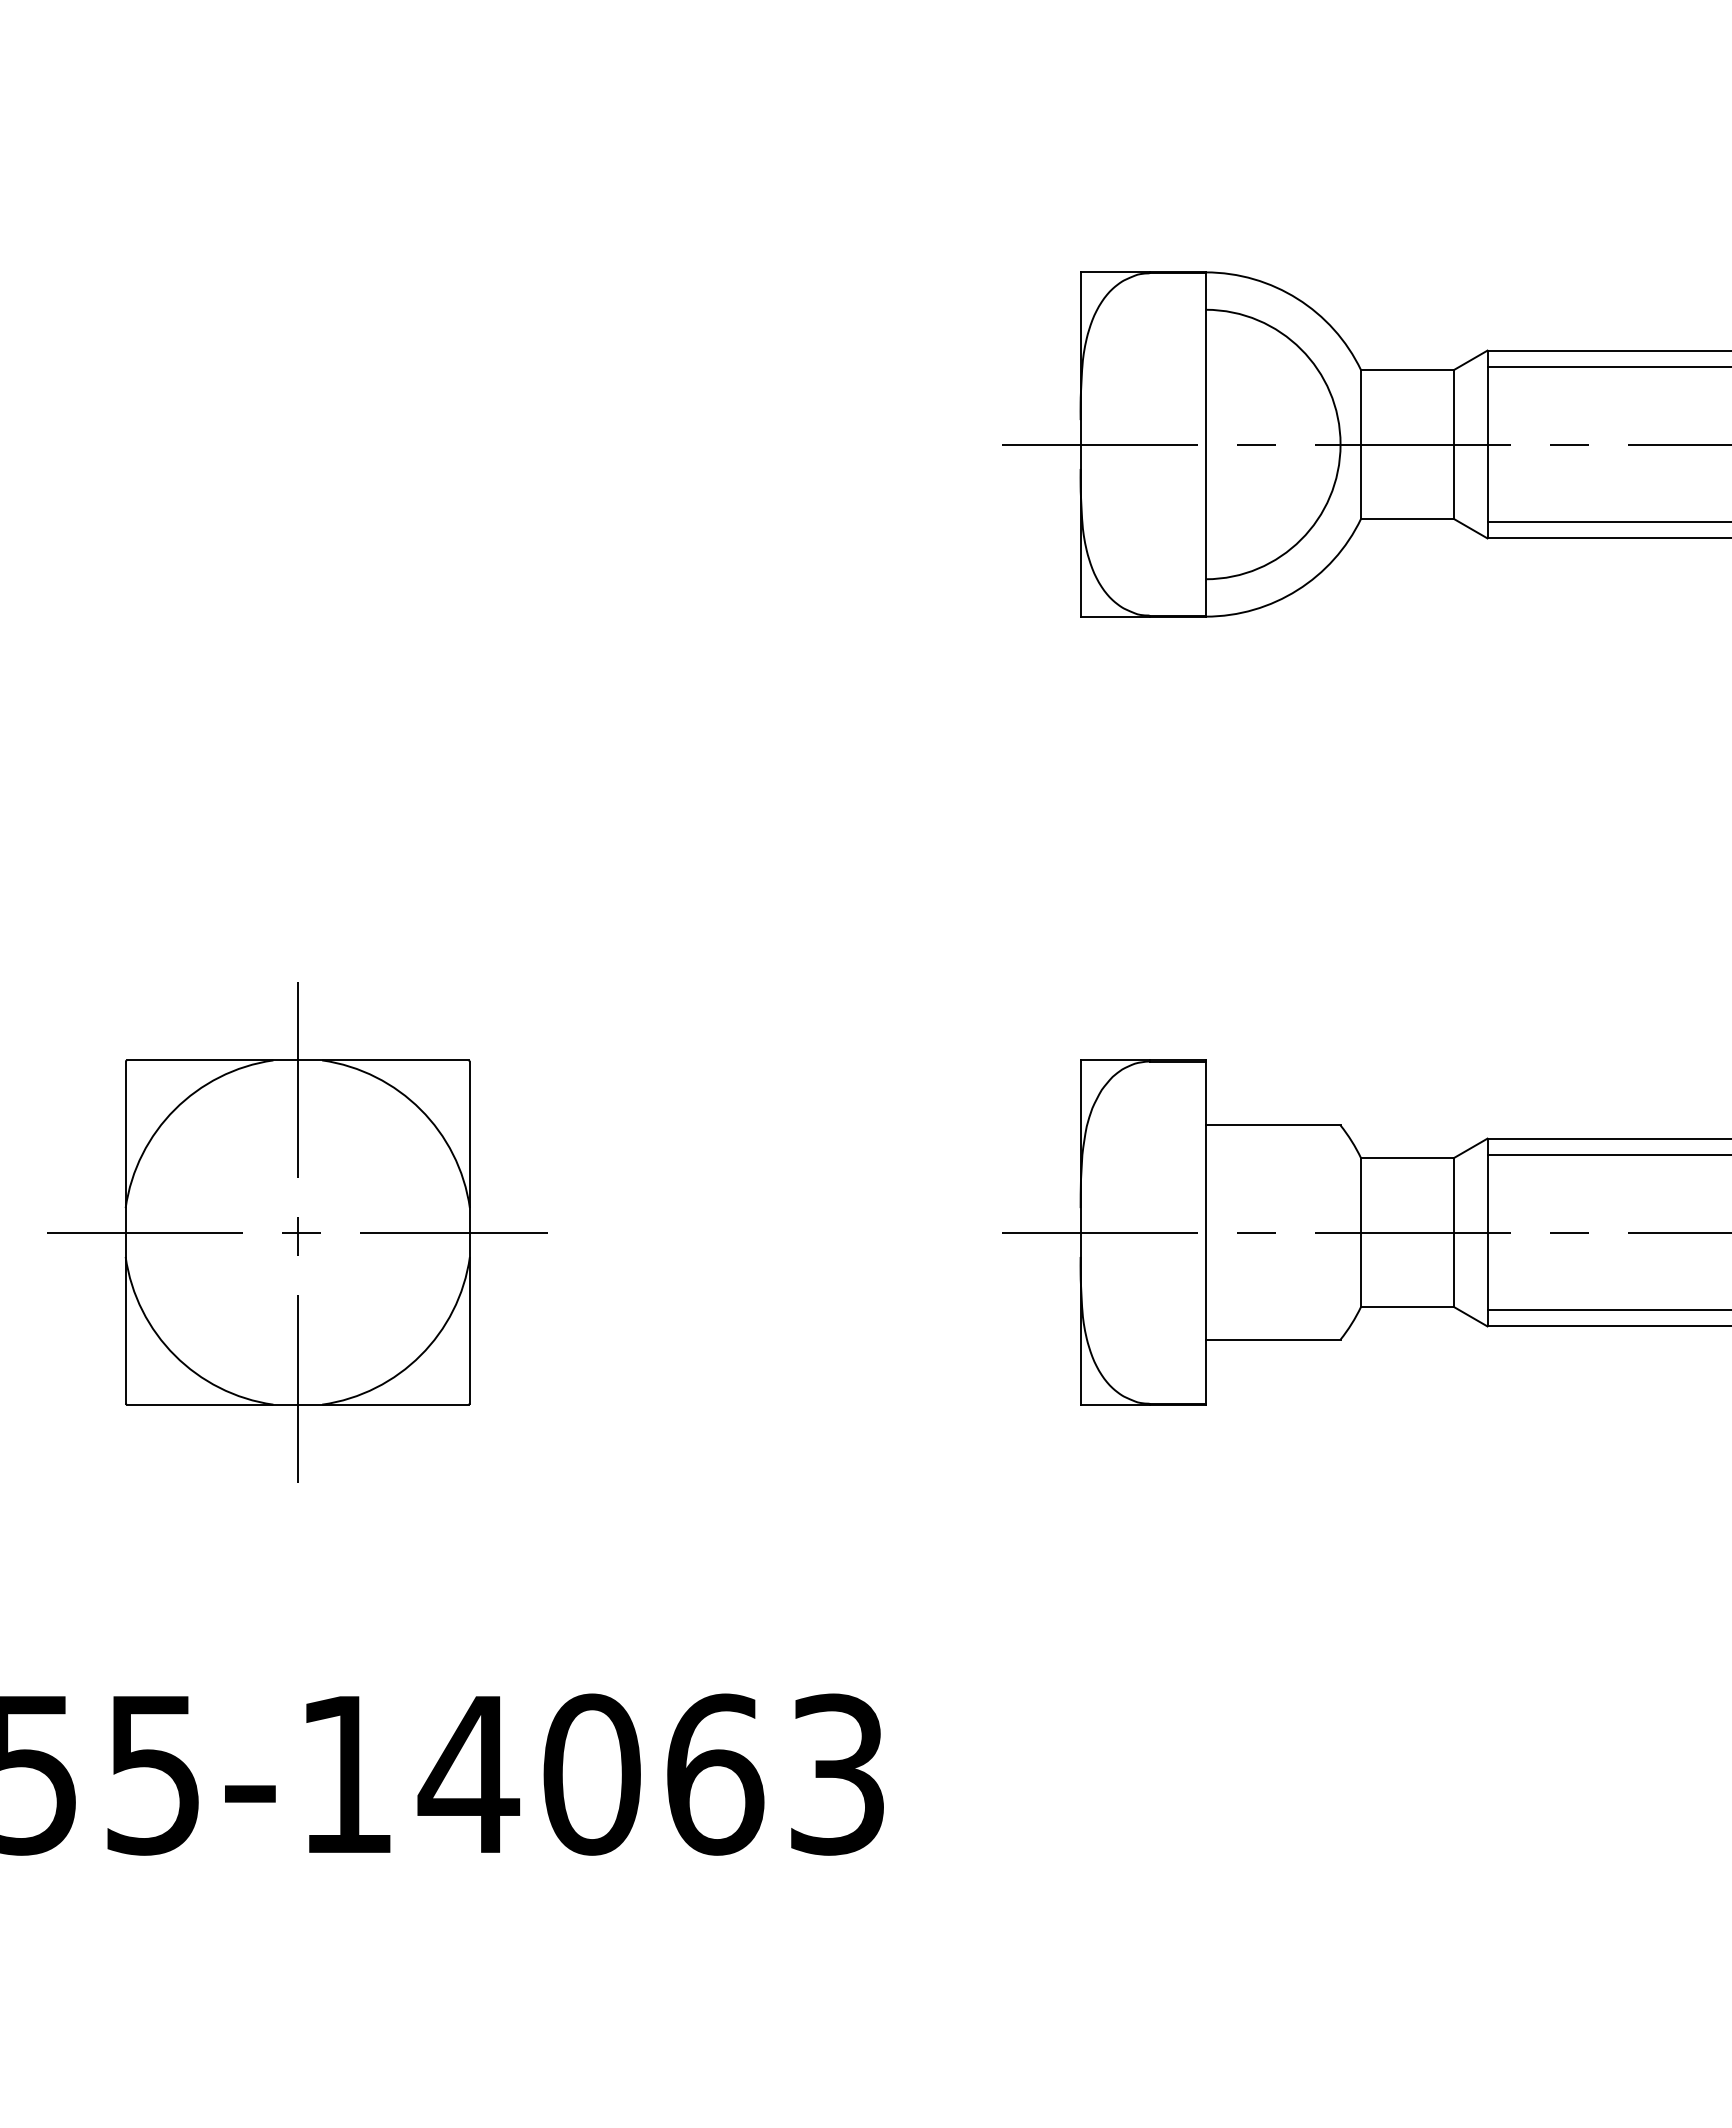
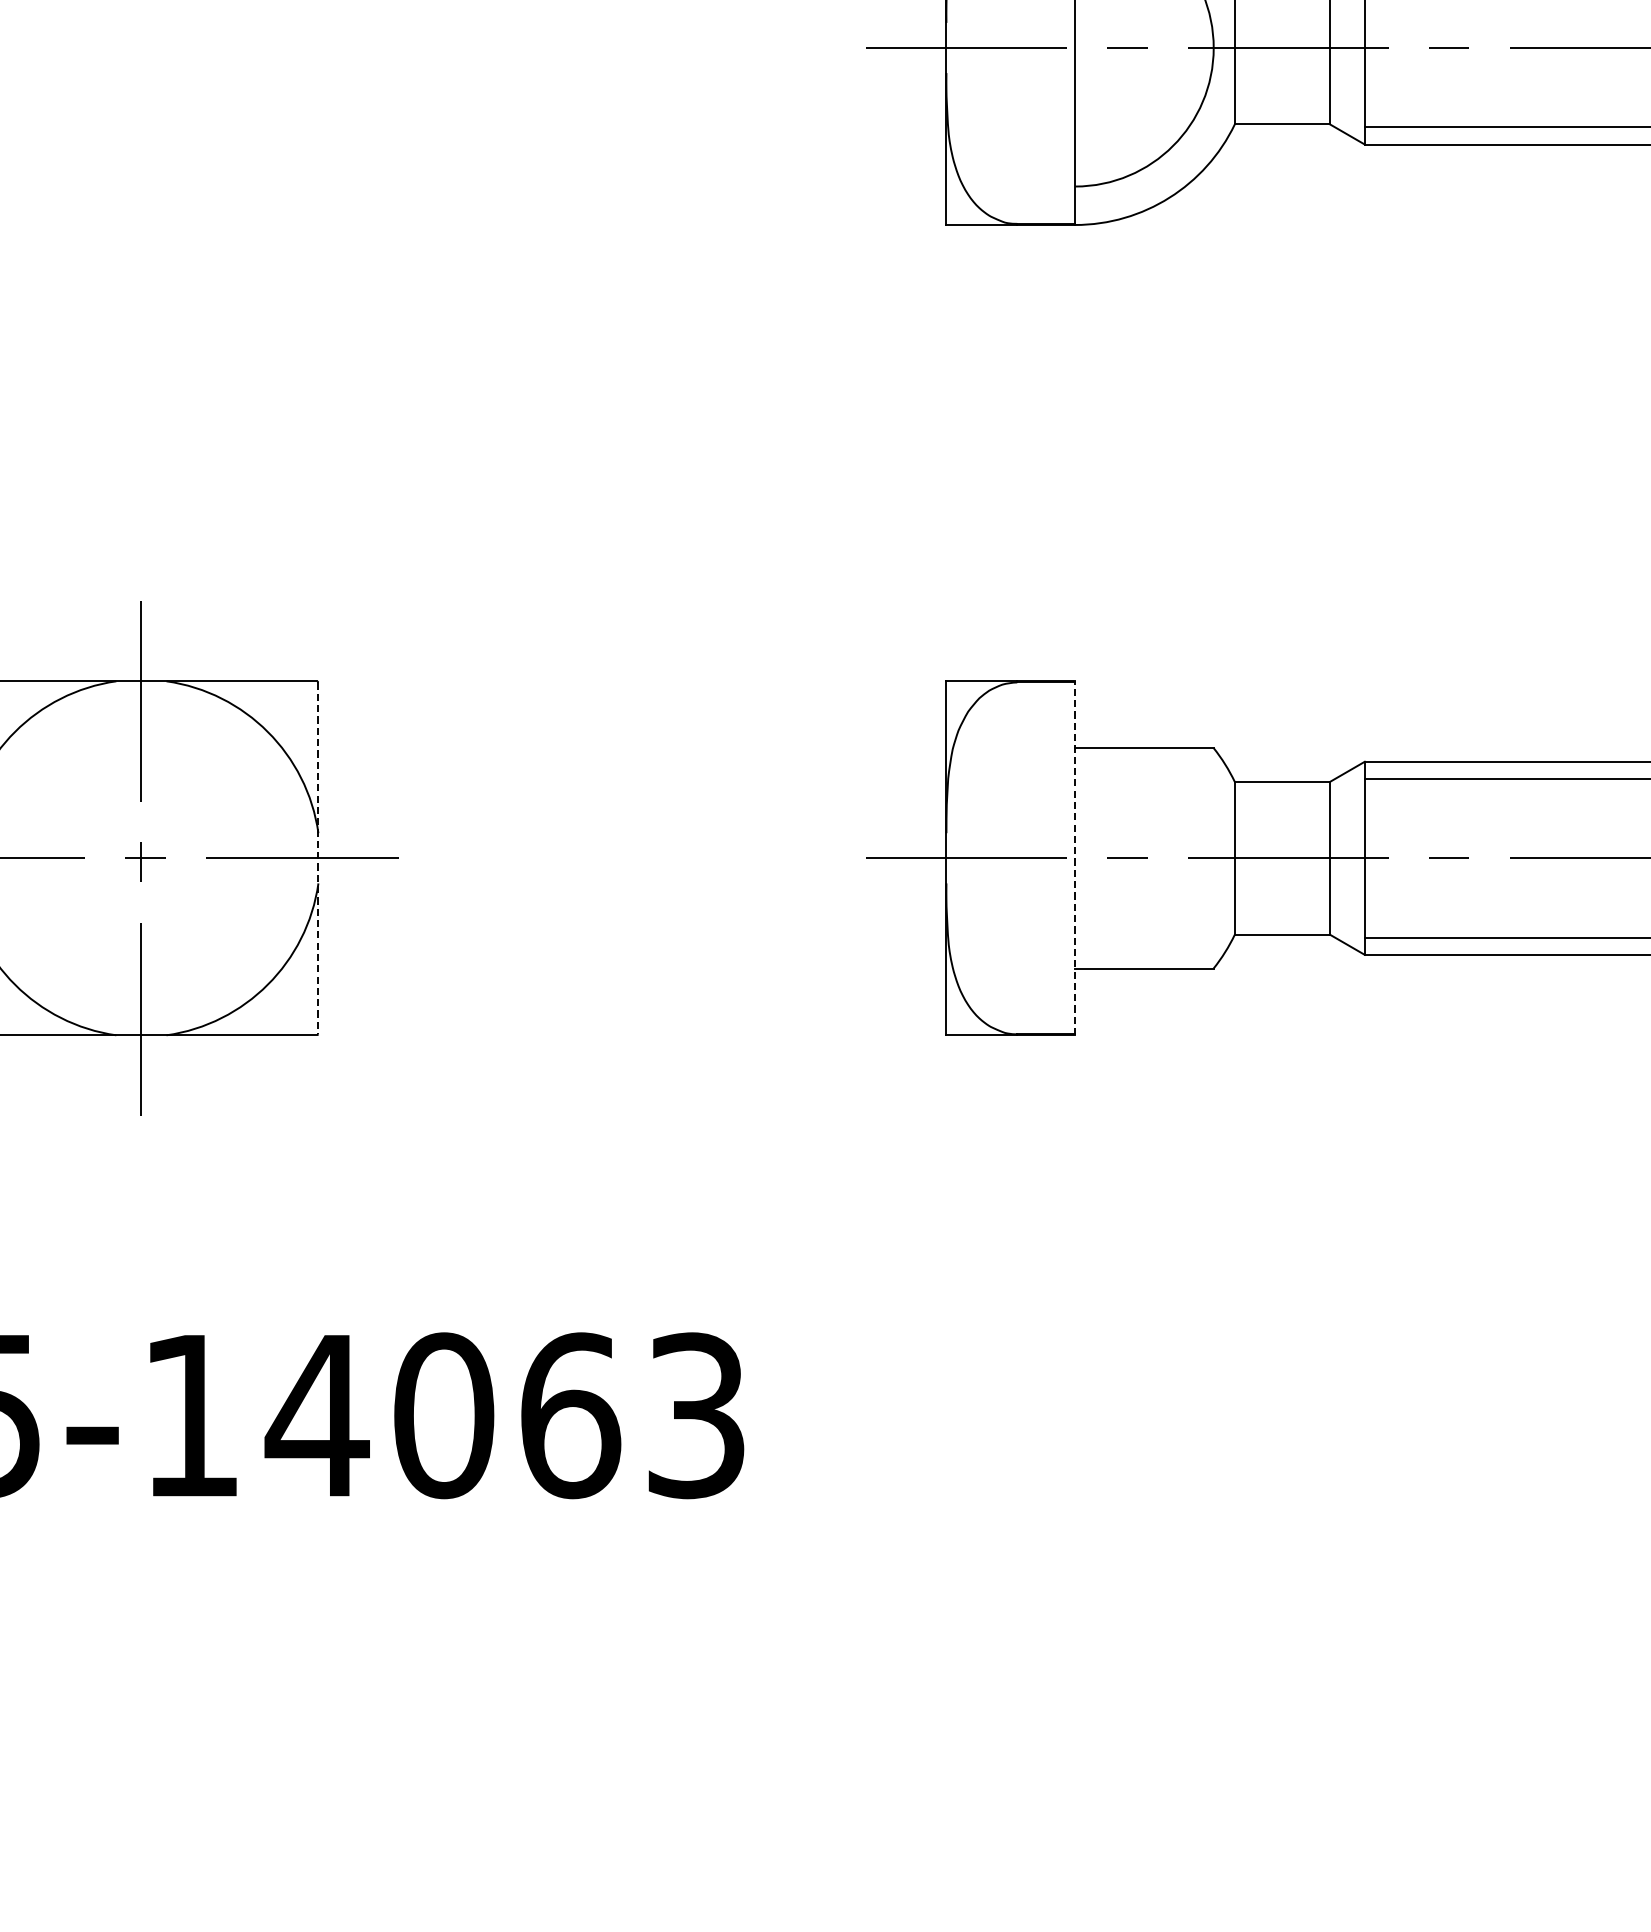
line: (1205, 1232) -> (1074, 858), solid -> dashed
line: (469, 1233) -> (318, 859), solid -> dashed

